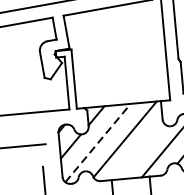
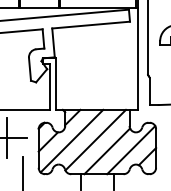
line: (98, 142) -> (72, 140), dashed -> solid
line: (22, 145) -> (6, 137), added
line: (139, 151) -> (107, 151), added

